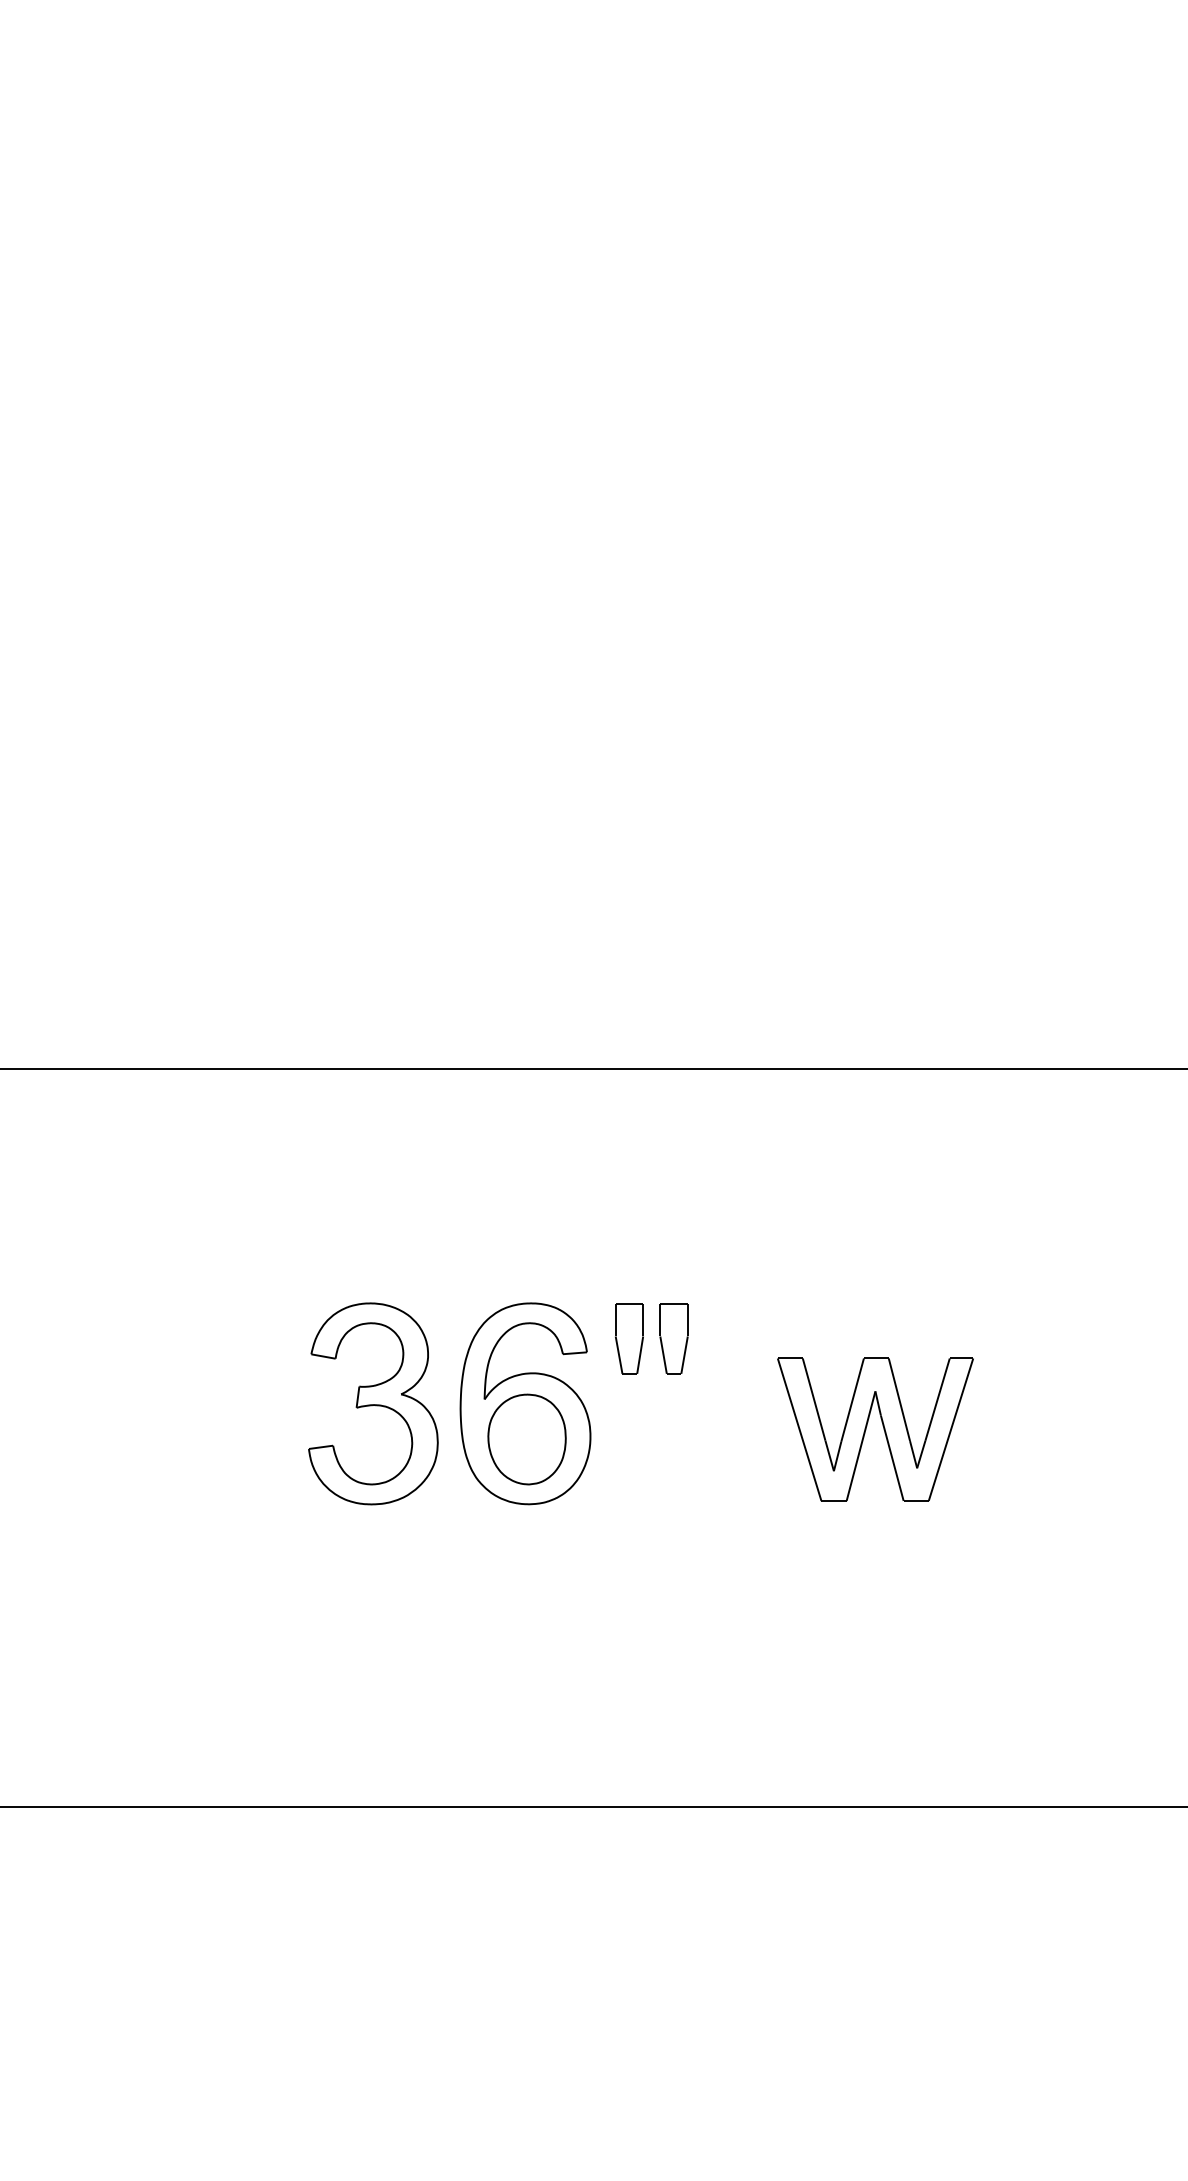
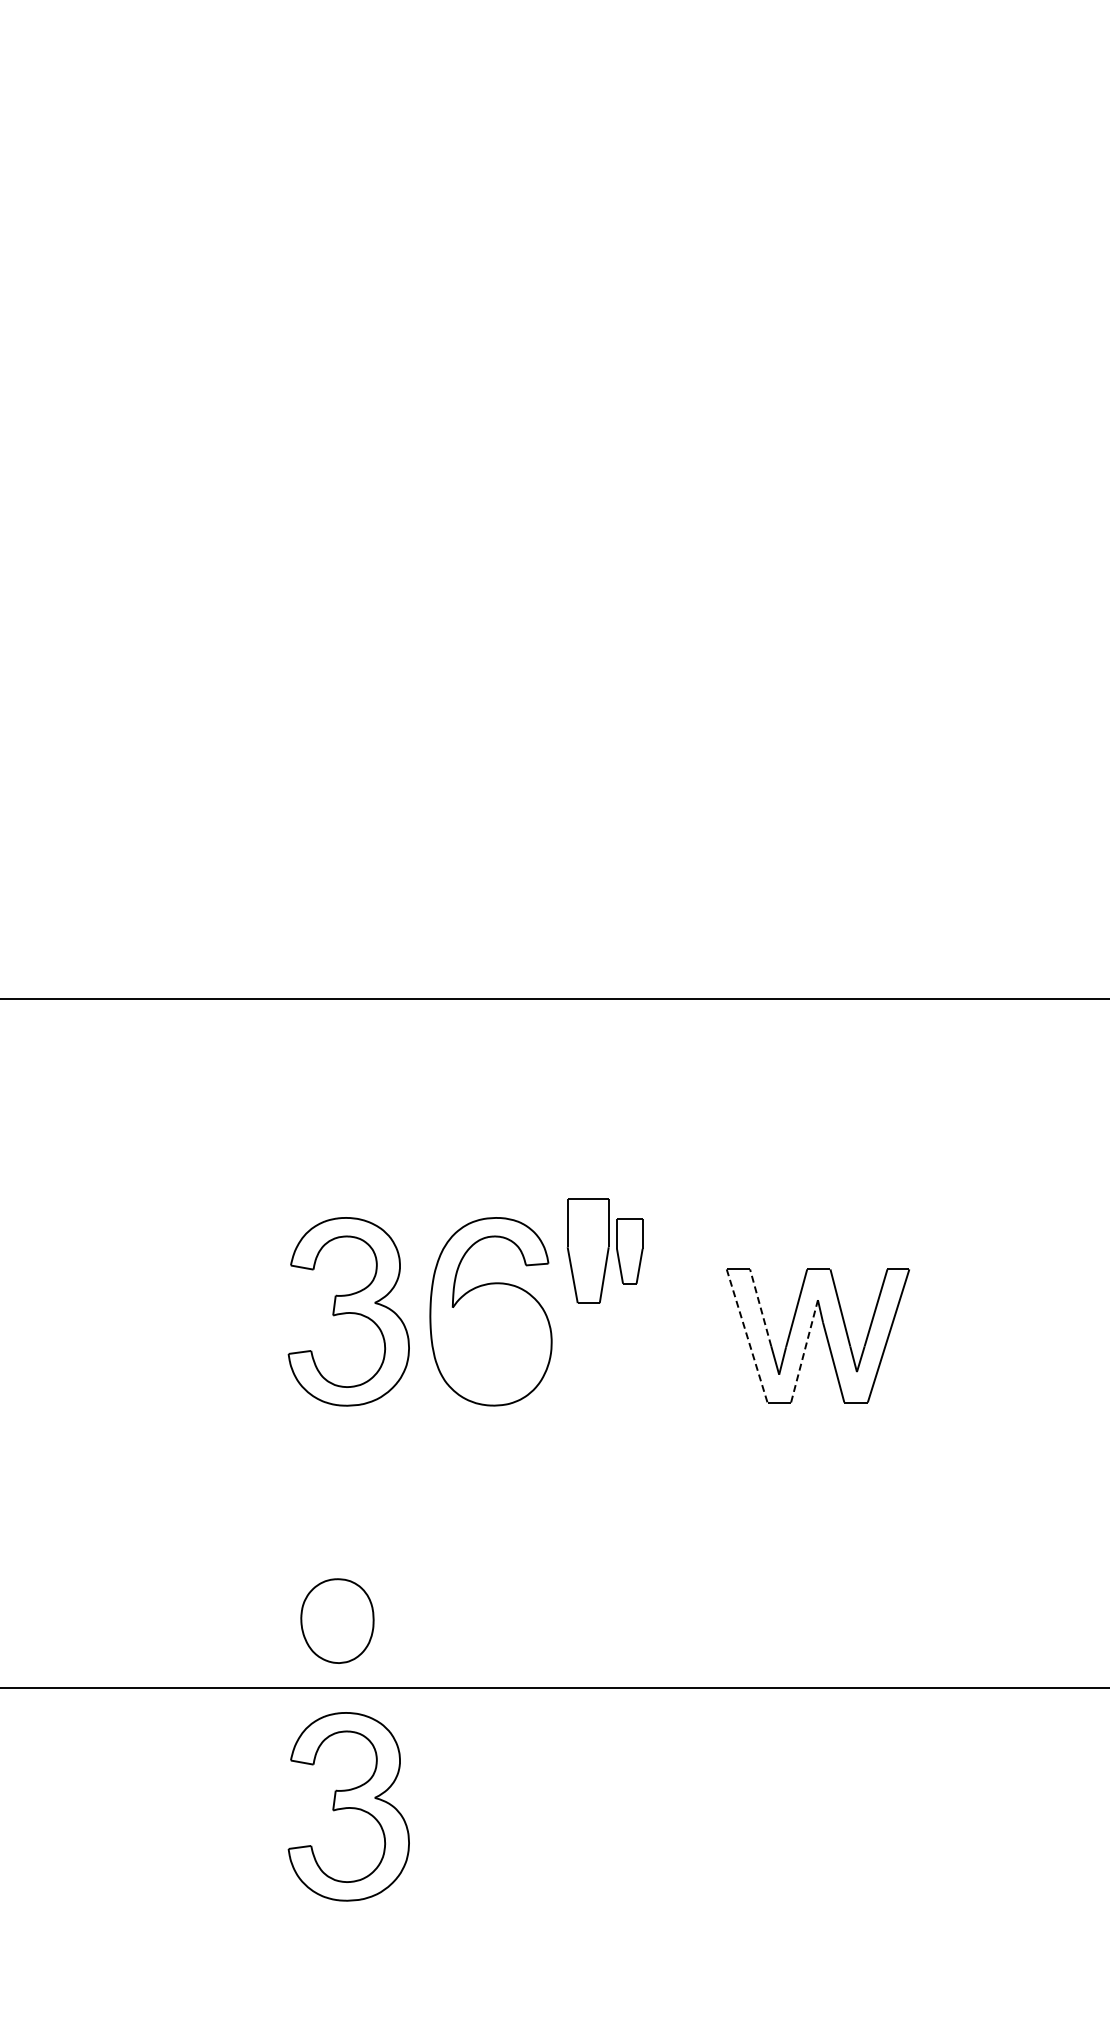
part: (628, 1339) -> (587, 1251), size x1.6
line: (813, 1399) -> (760, 1307), solid -> dashed
line: (800, 1429) -> (747, 1335), solid -> dashed
part: (527, 1438) -> (337, 1620), moved
line: (861, 1446) -> (804, 1351), solid -> dashed
part: (373, 1933) -> (348, 1806), added

